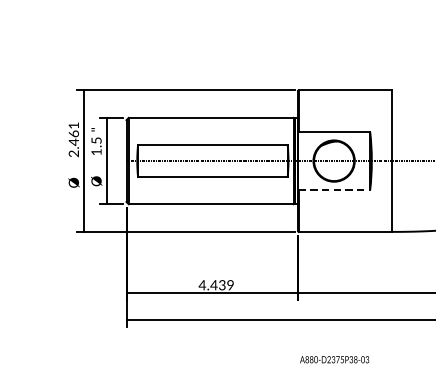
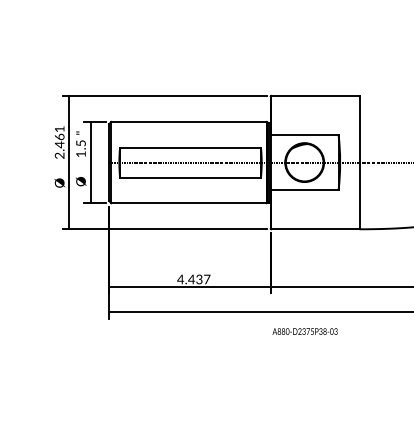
line: (333, 189) -> (304, 189), dashed -> solid
text: (230, 285) -> (207, 279), 4.439 -> 4.437
text: (333, 359) -> (304, 331), moved

